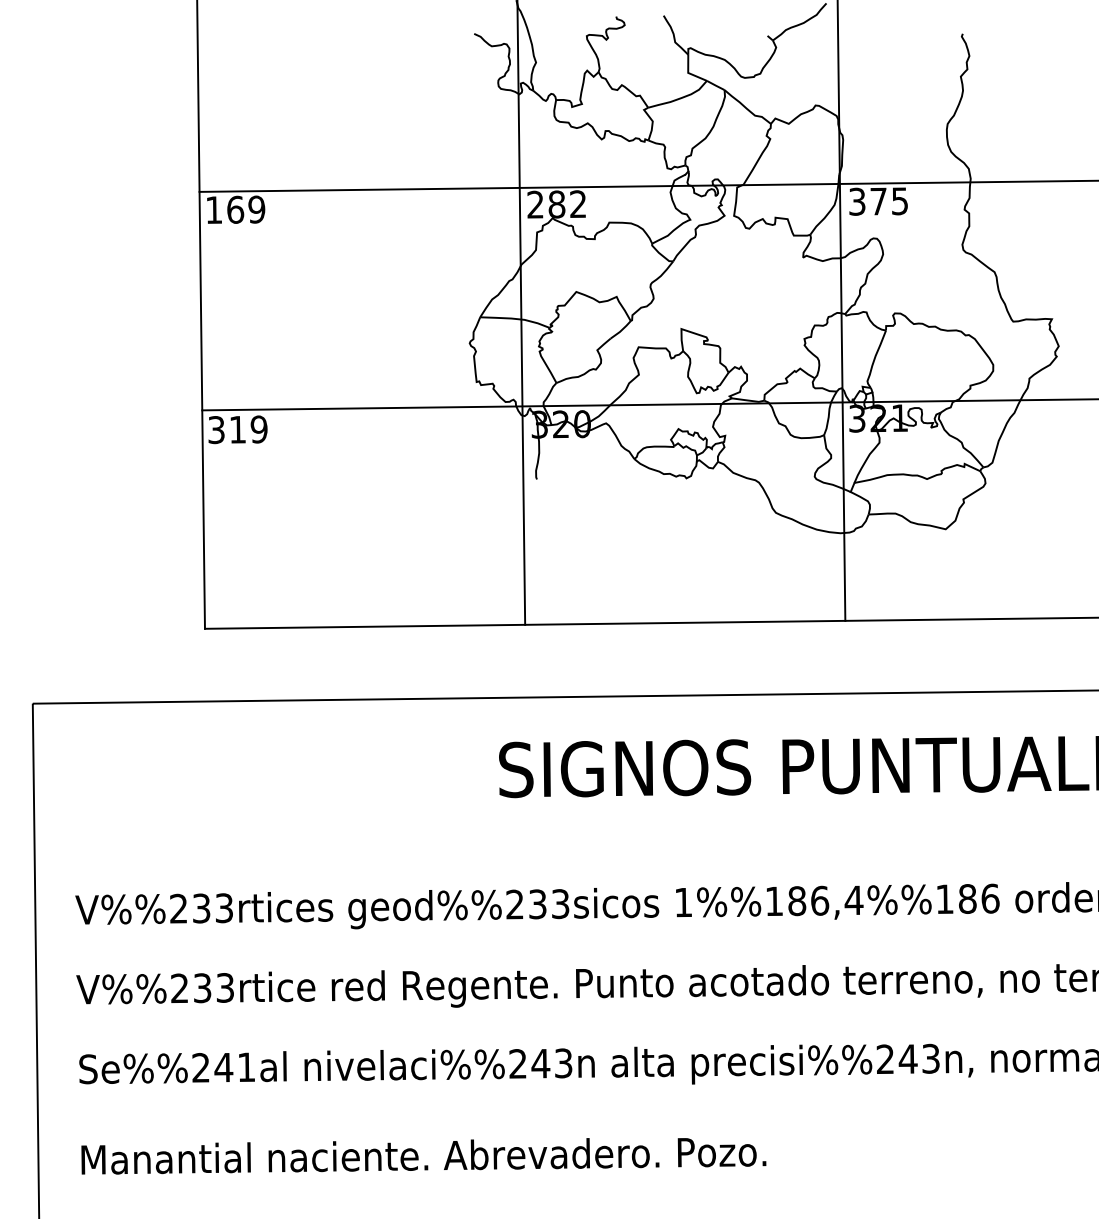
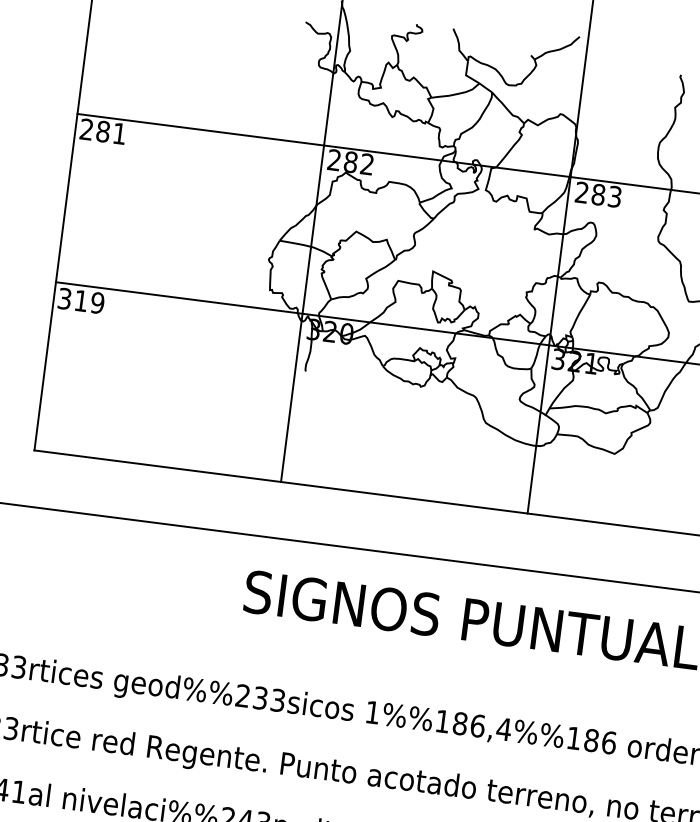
text: (878, 201) -> (598, 194), 375 -> 283
text: (235, 209) -> (103, 131), 169 -> 281

